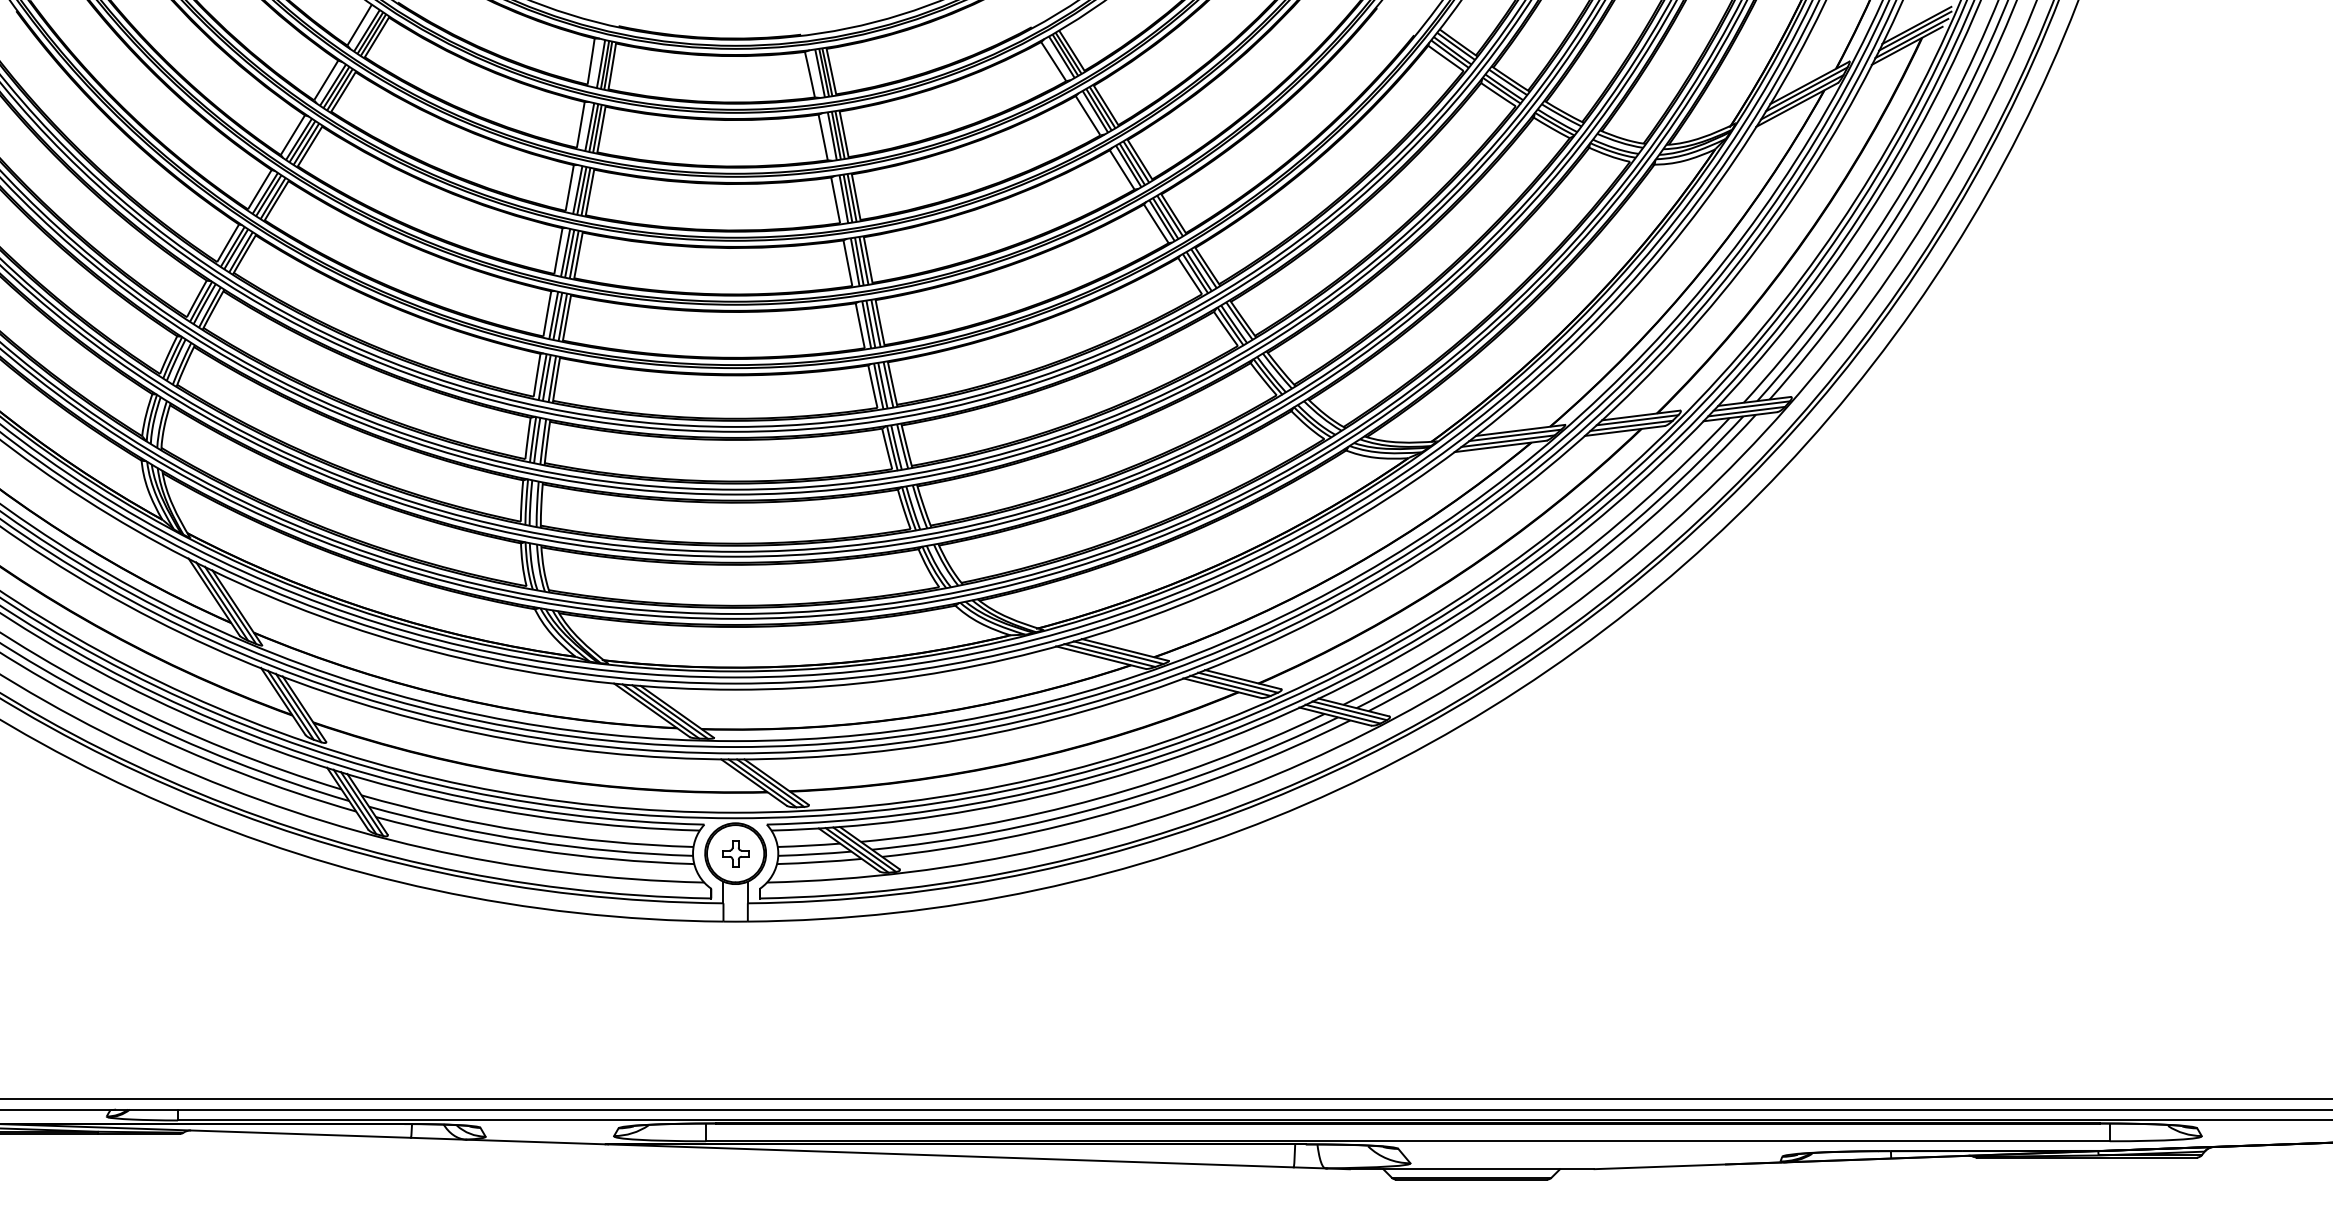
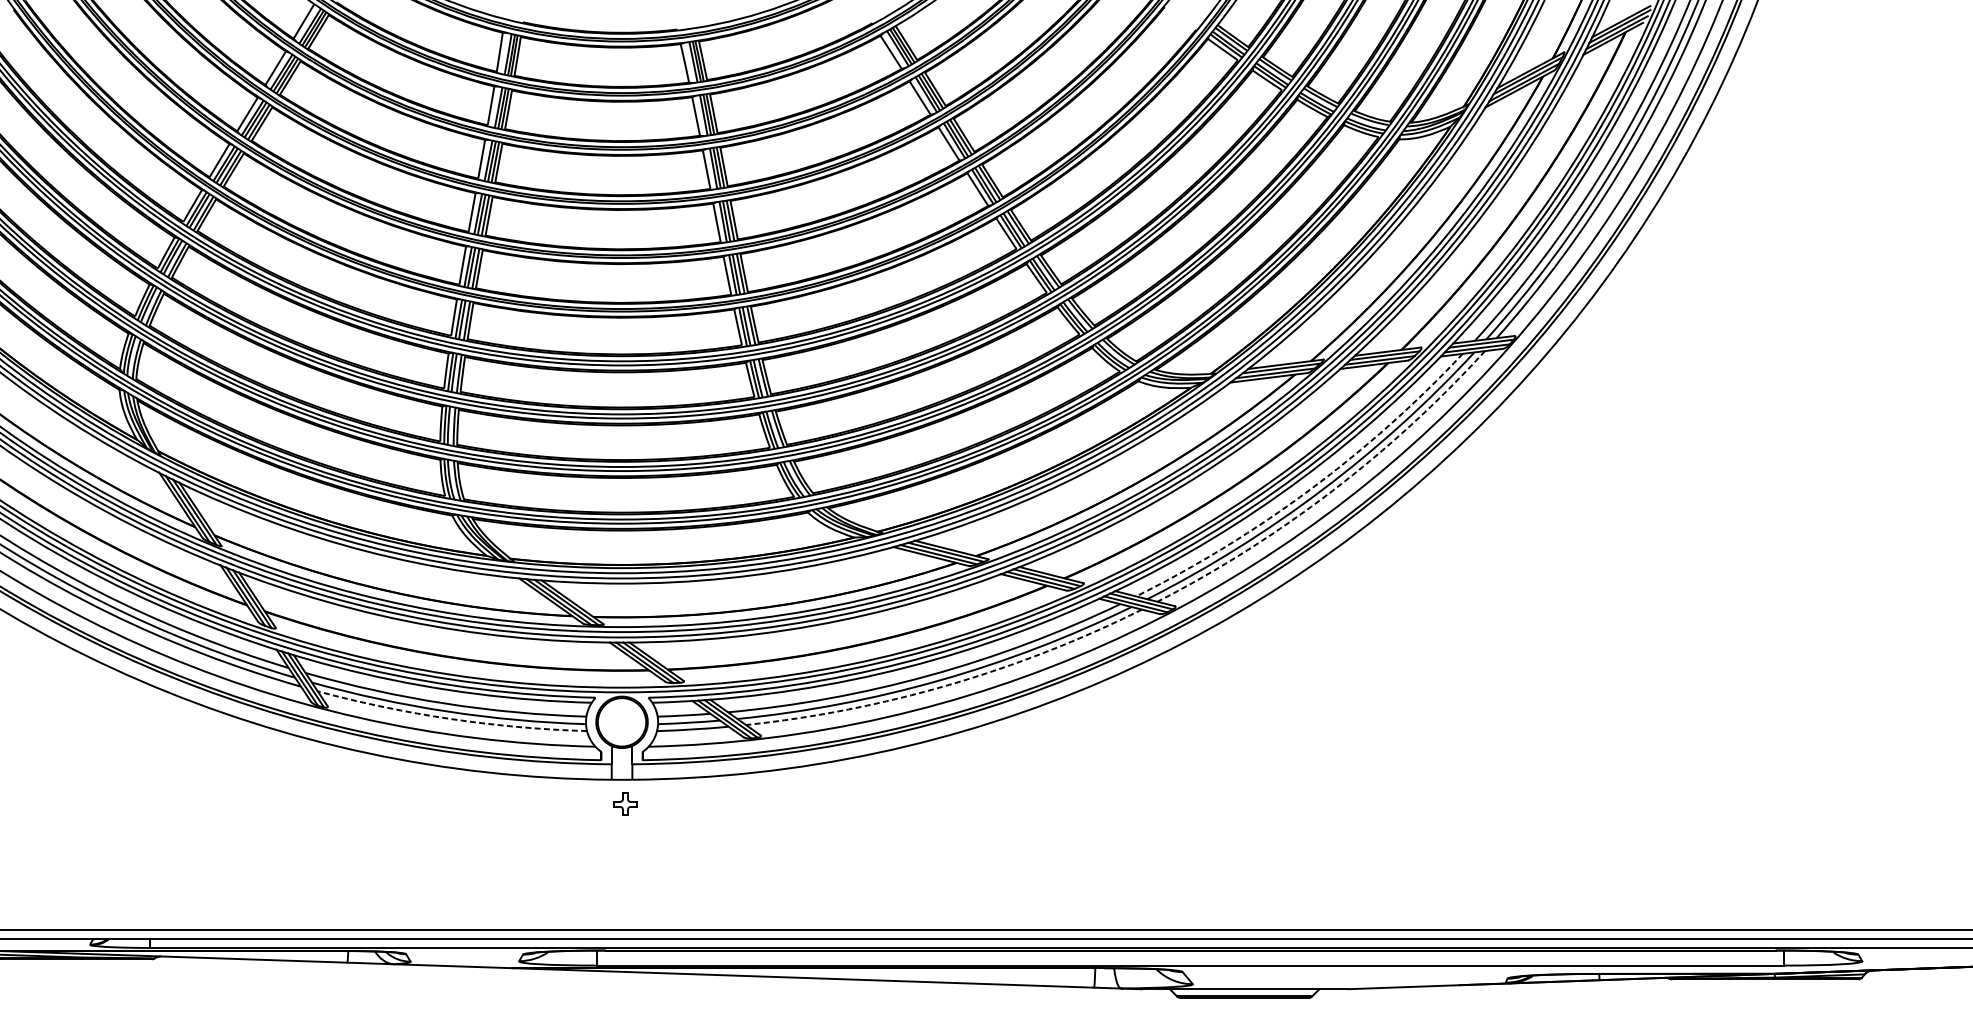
arc: (1549, 578) -> (1310, 489), solid -> dashed
arc: (1575, 580) -> (1332, 491), solid -> dashed
arc: (1122, 809) -> (949, 684), solid -> dashed
arc: (533, 849) -> (451, 718), solid -> dashed
part: (735, 853) -> (625, 804), moved

